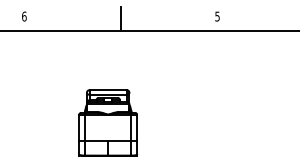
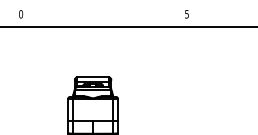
text: (24, 16) -> (21, 14), 6 -> 0
line: (120, 18) -> (103, 15), removed

